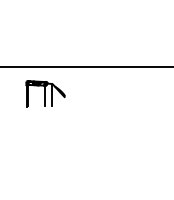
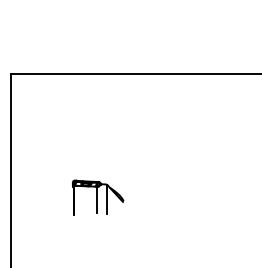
part: (46, 93) -> (98, 197), moved

